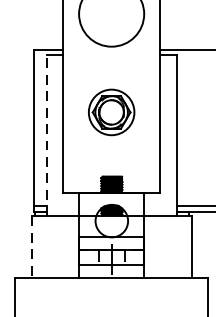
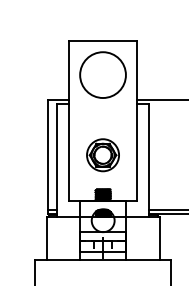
part: (110, 112) -> (102, 155), moved
line: (46, 135) -> (57, 160), dashed -> solid
line: (32, 246) -> (47, 238), dashed -> solid

